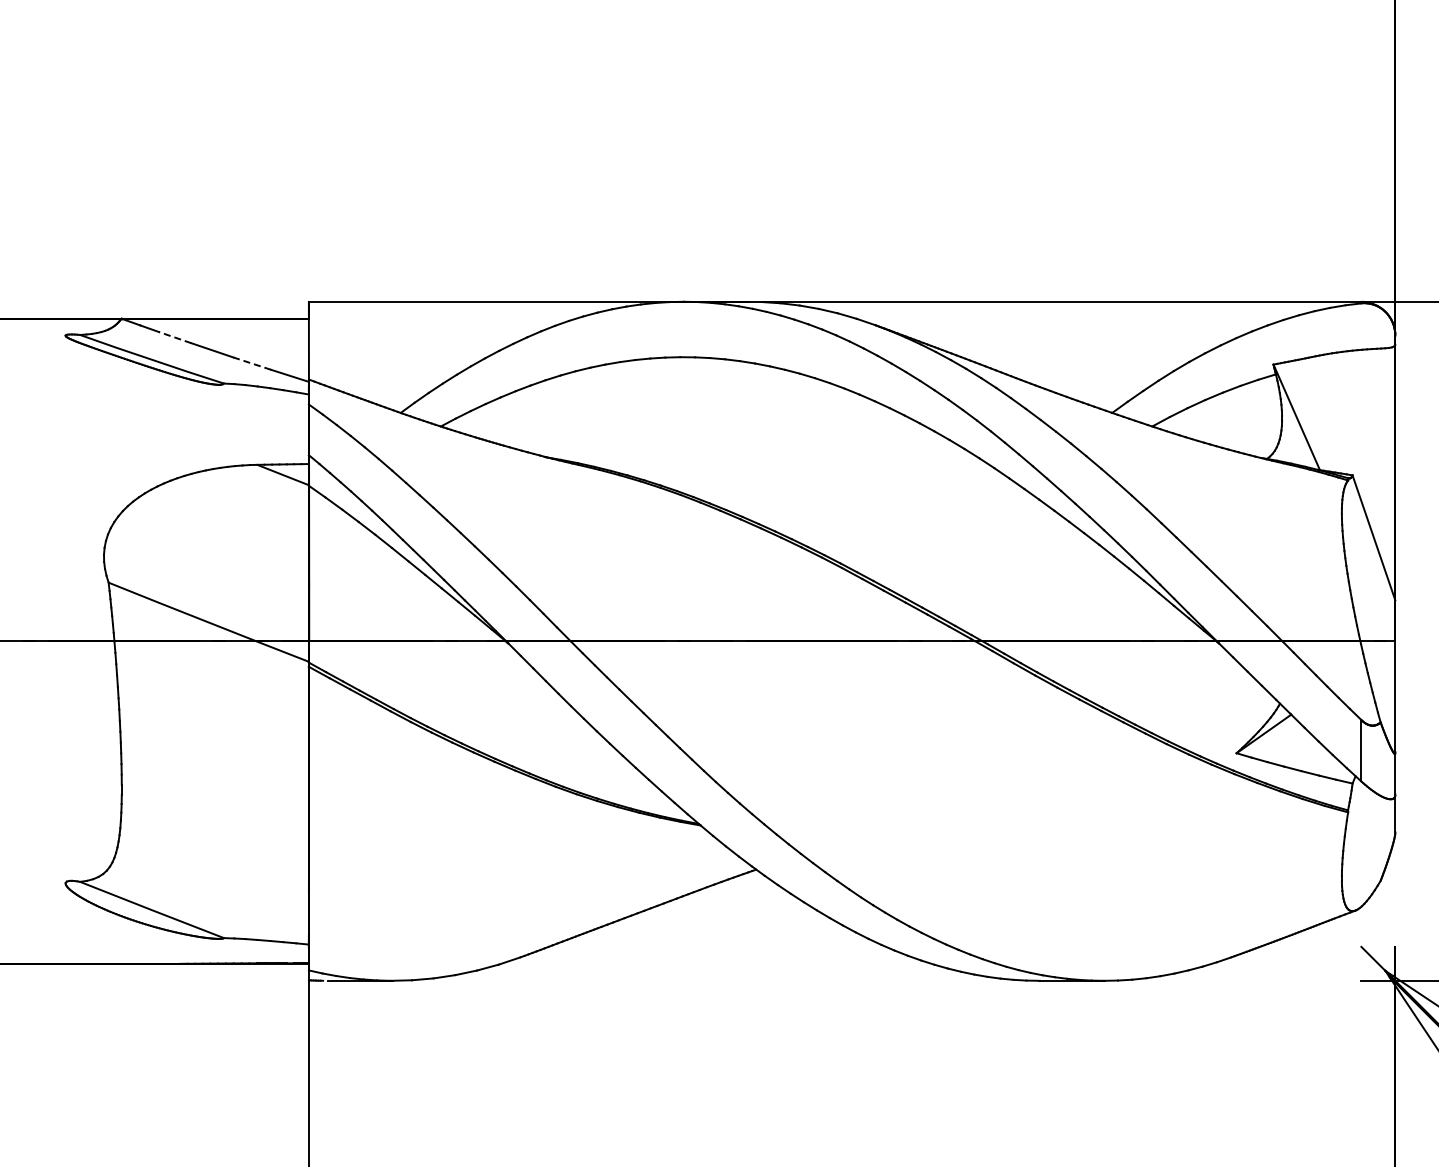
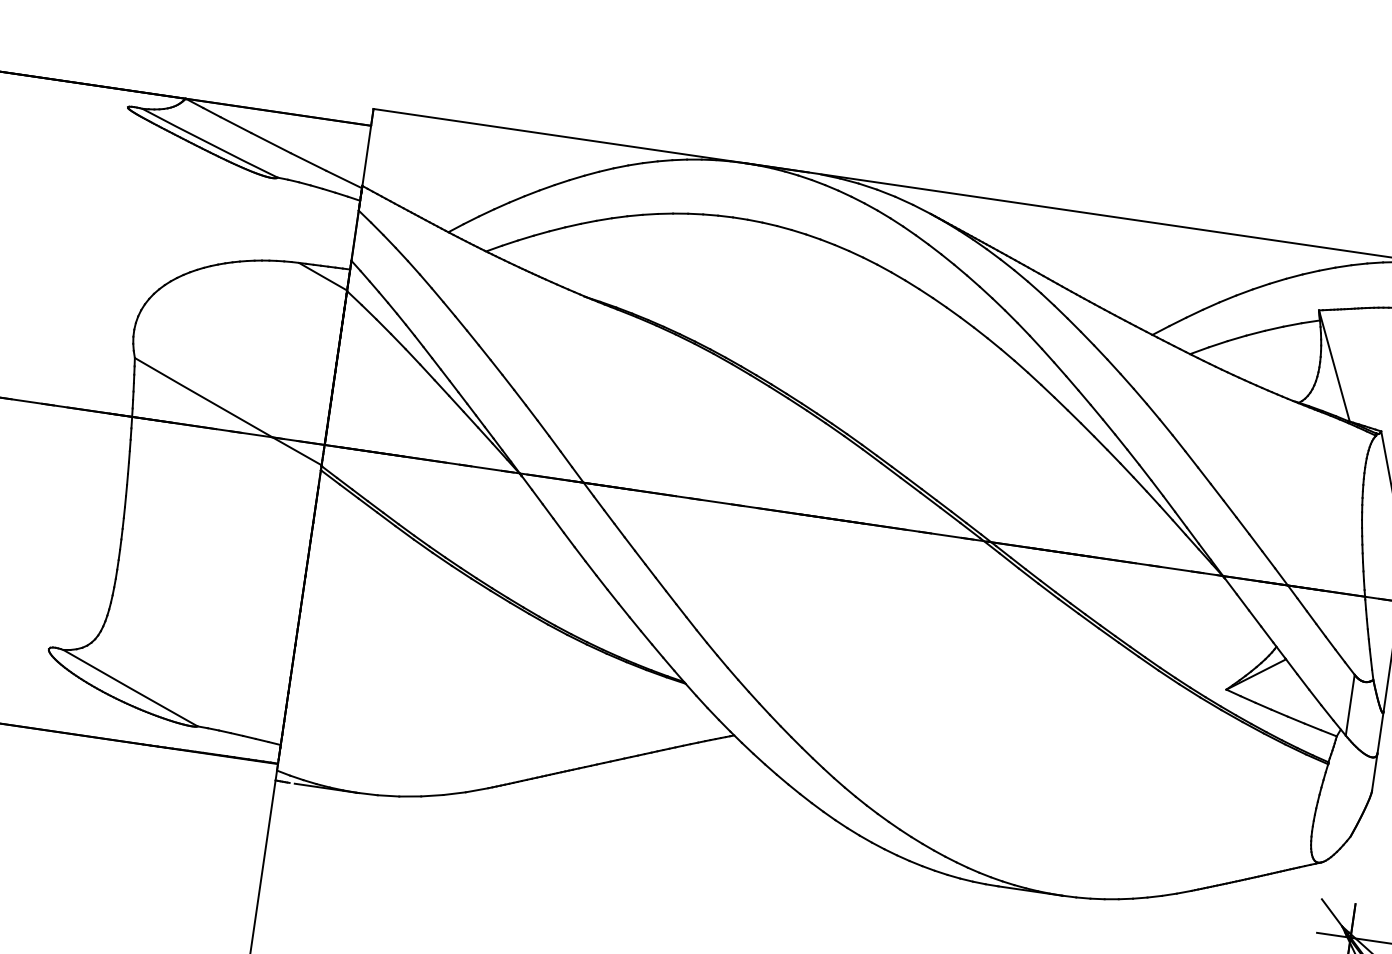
line: (174, 337) -> (235, 124), dashed -> solid
line: (252, 363) -> (308, 161), dashed -> solid

